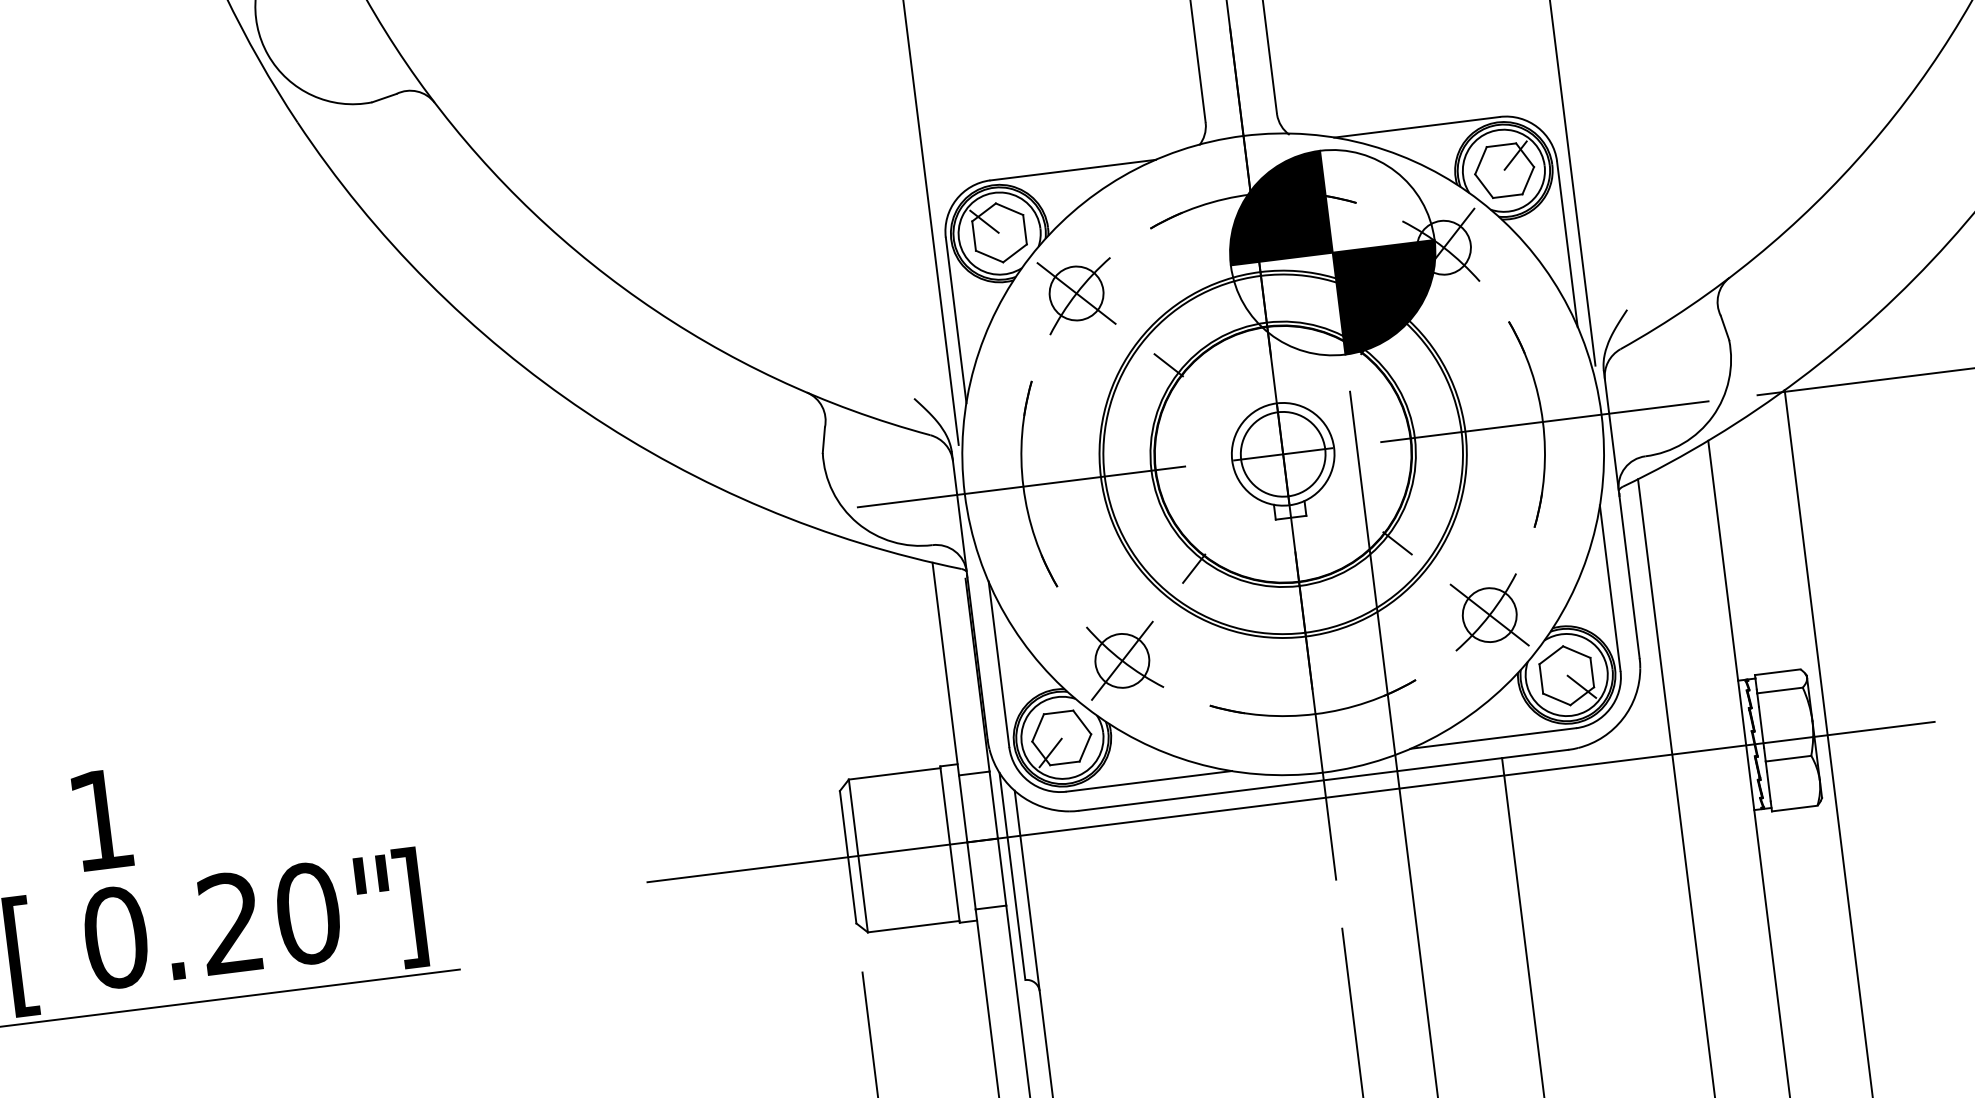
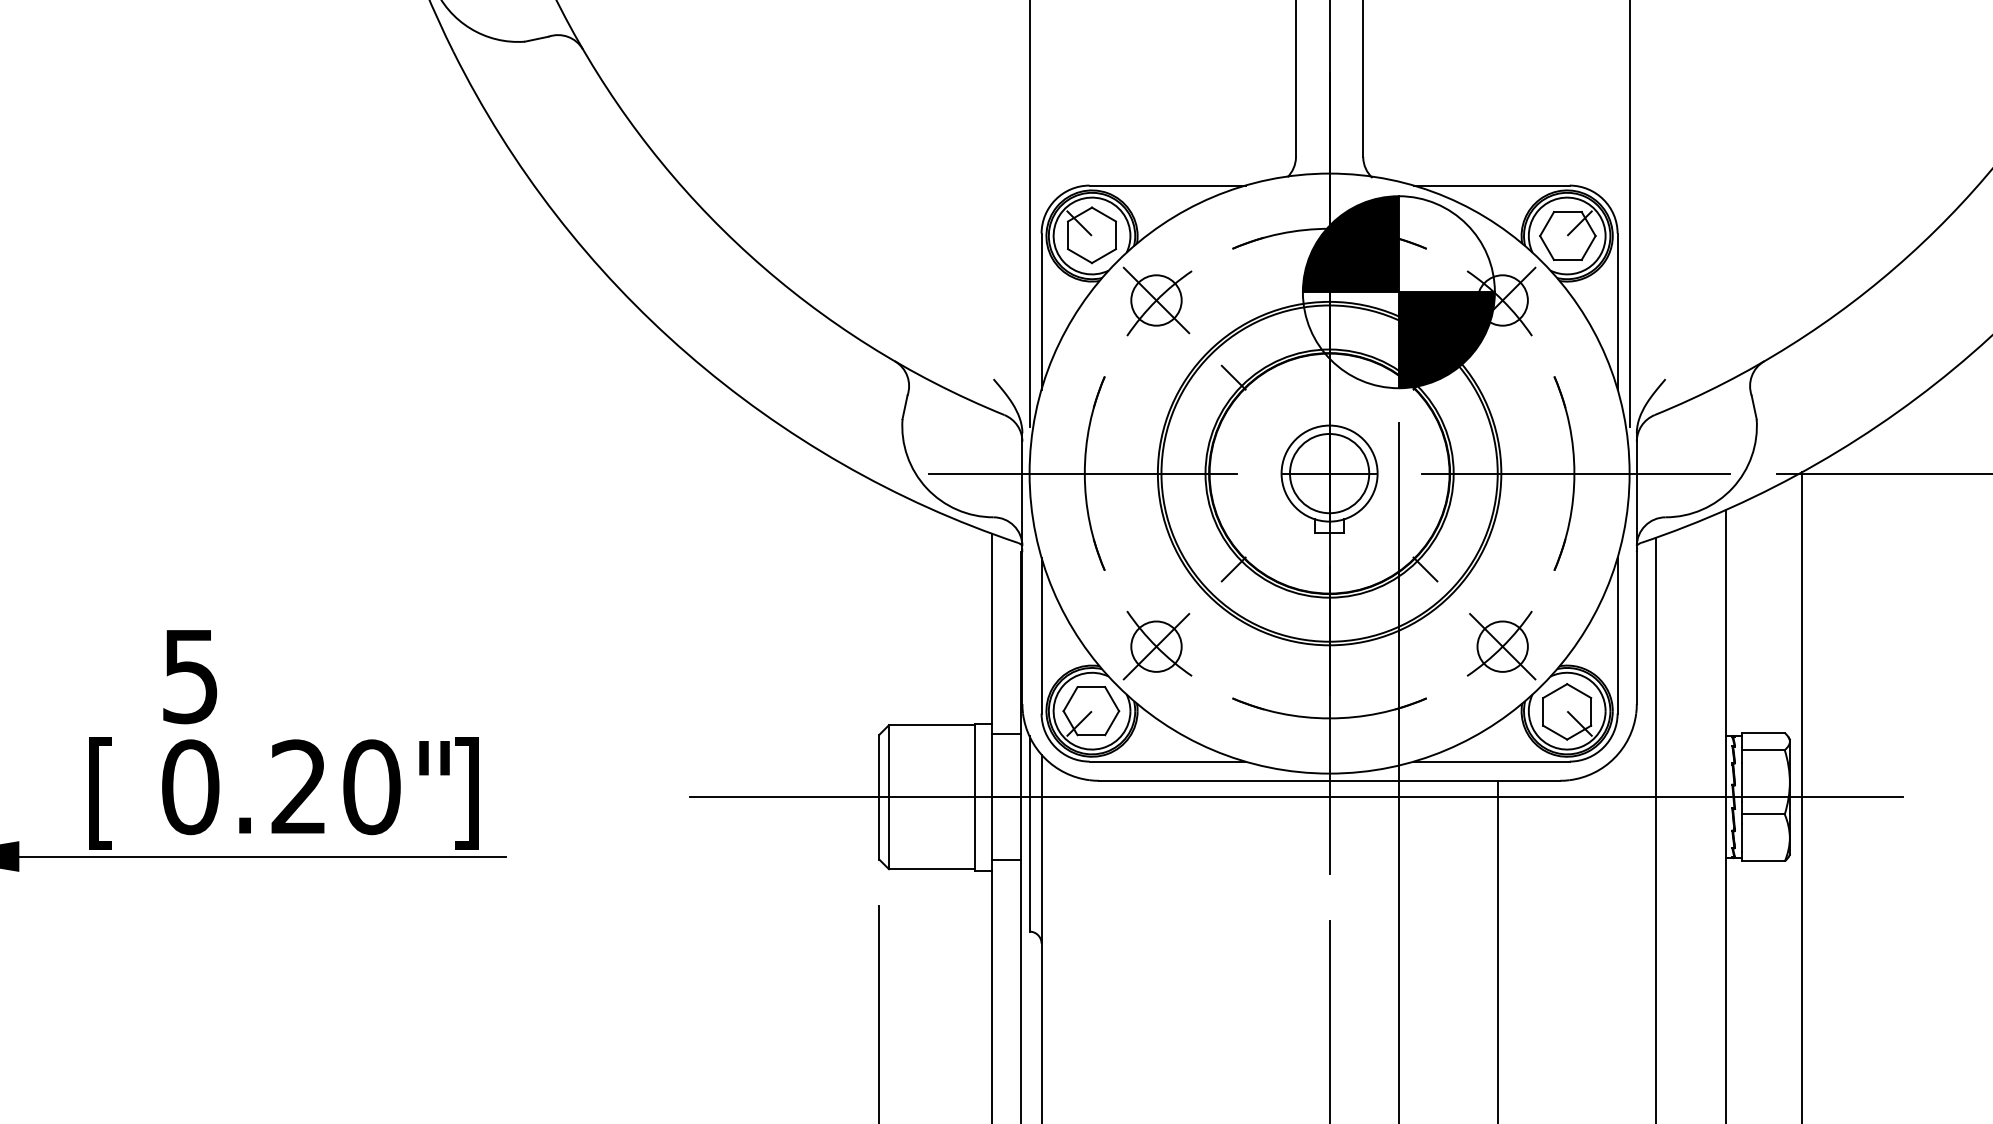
text: (101, 821) -> (190, 677), 1 -> 5

